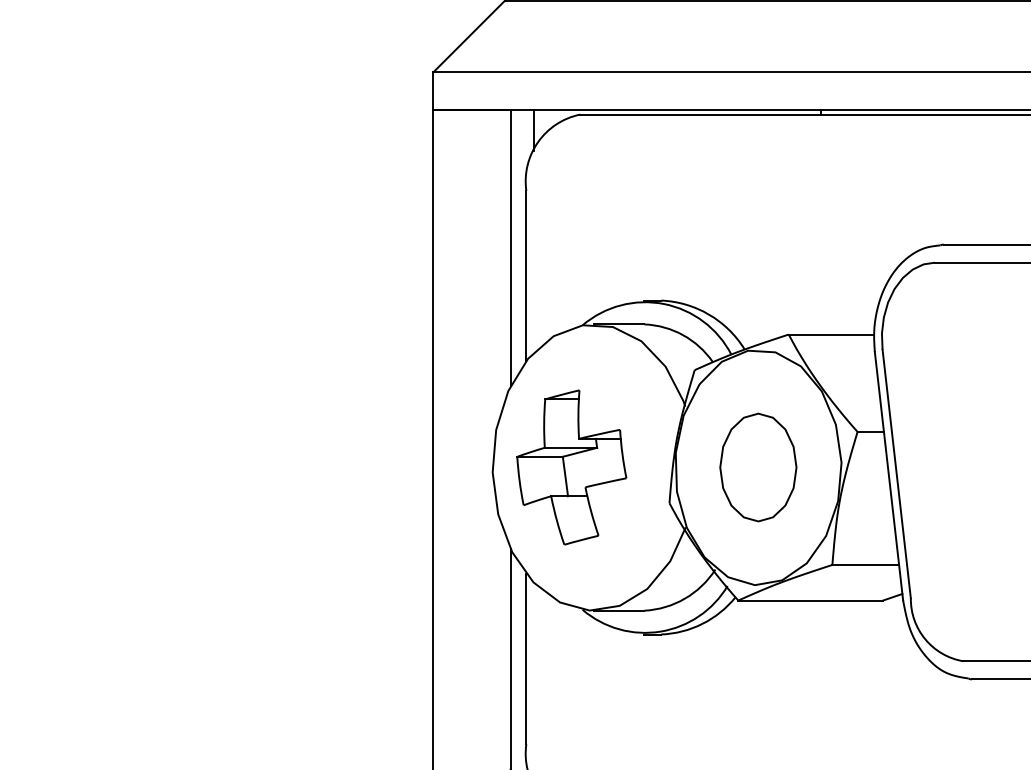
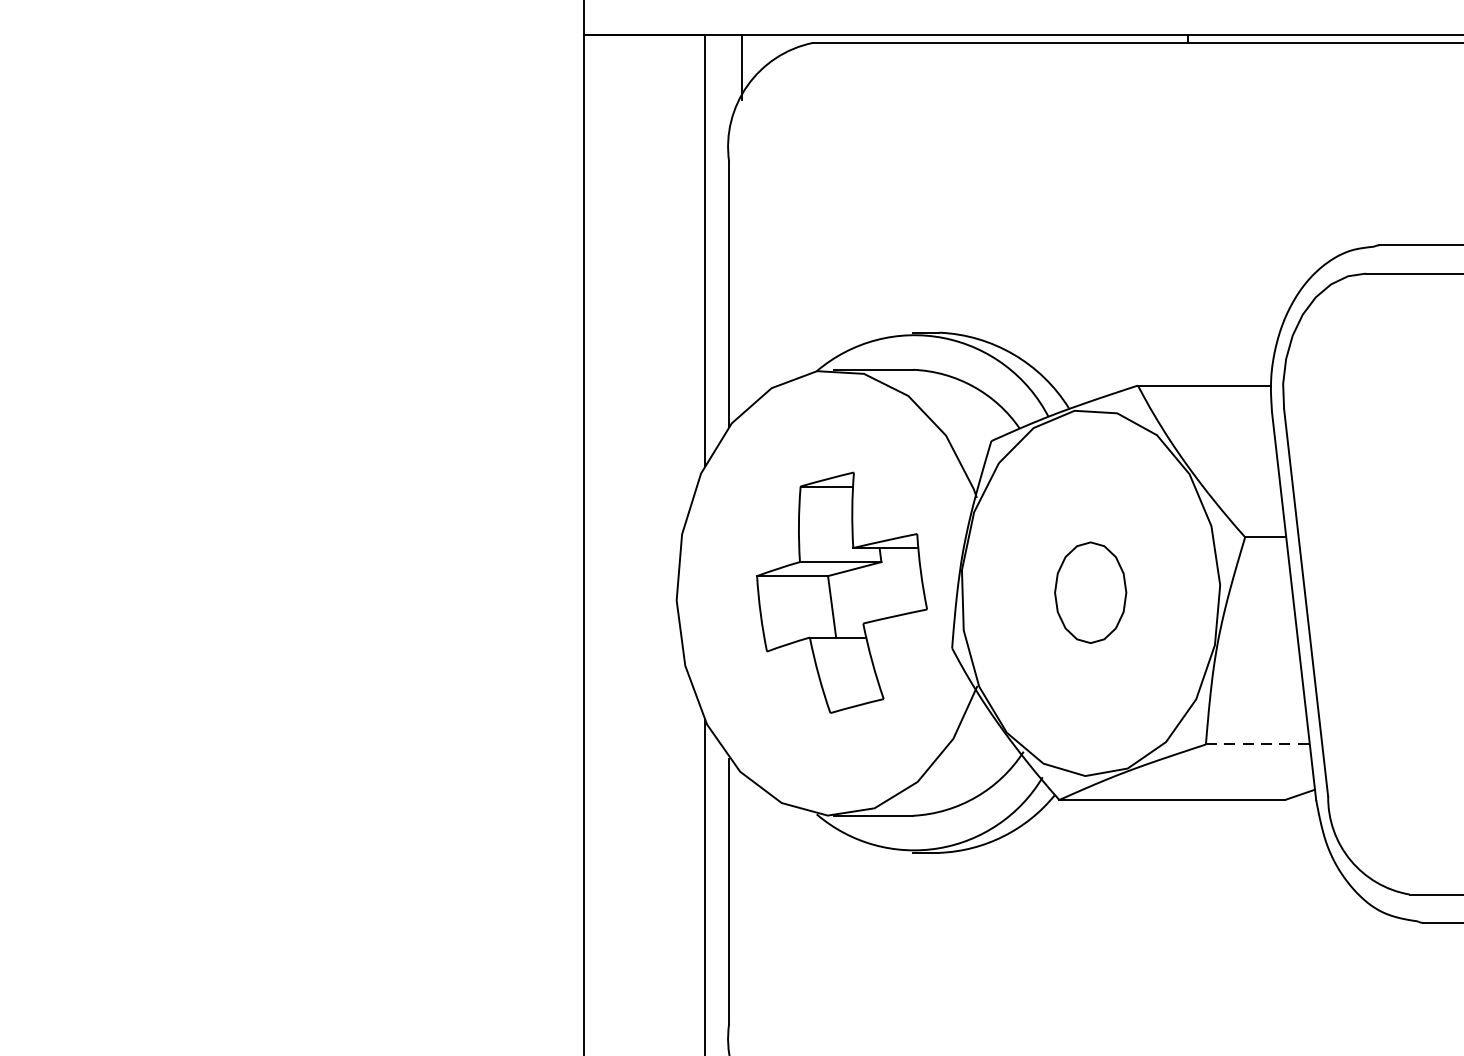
part: (571, 467) -> (841, 592), moved
part: (758, 467) -> (1090, 592), size x0.6
line: (866, 564) -> (1259, 743), solid -> dashed

